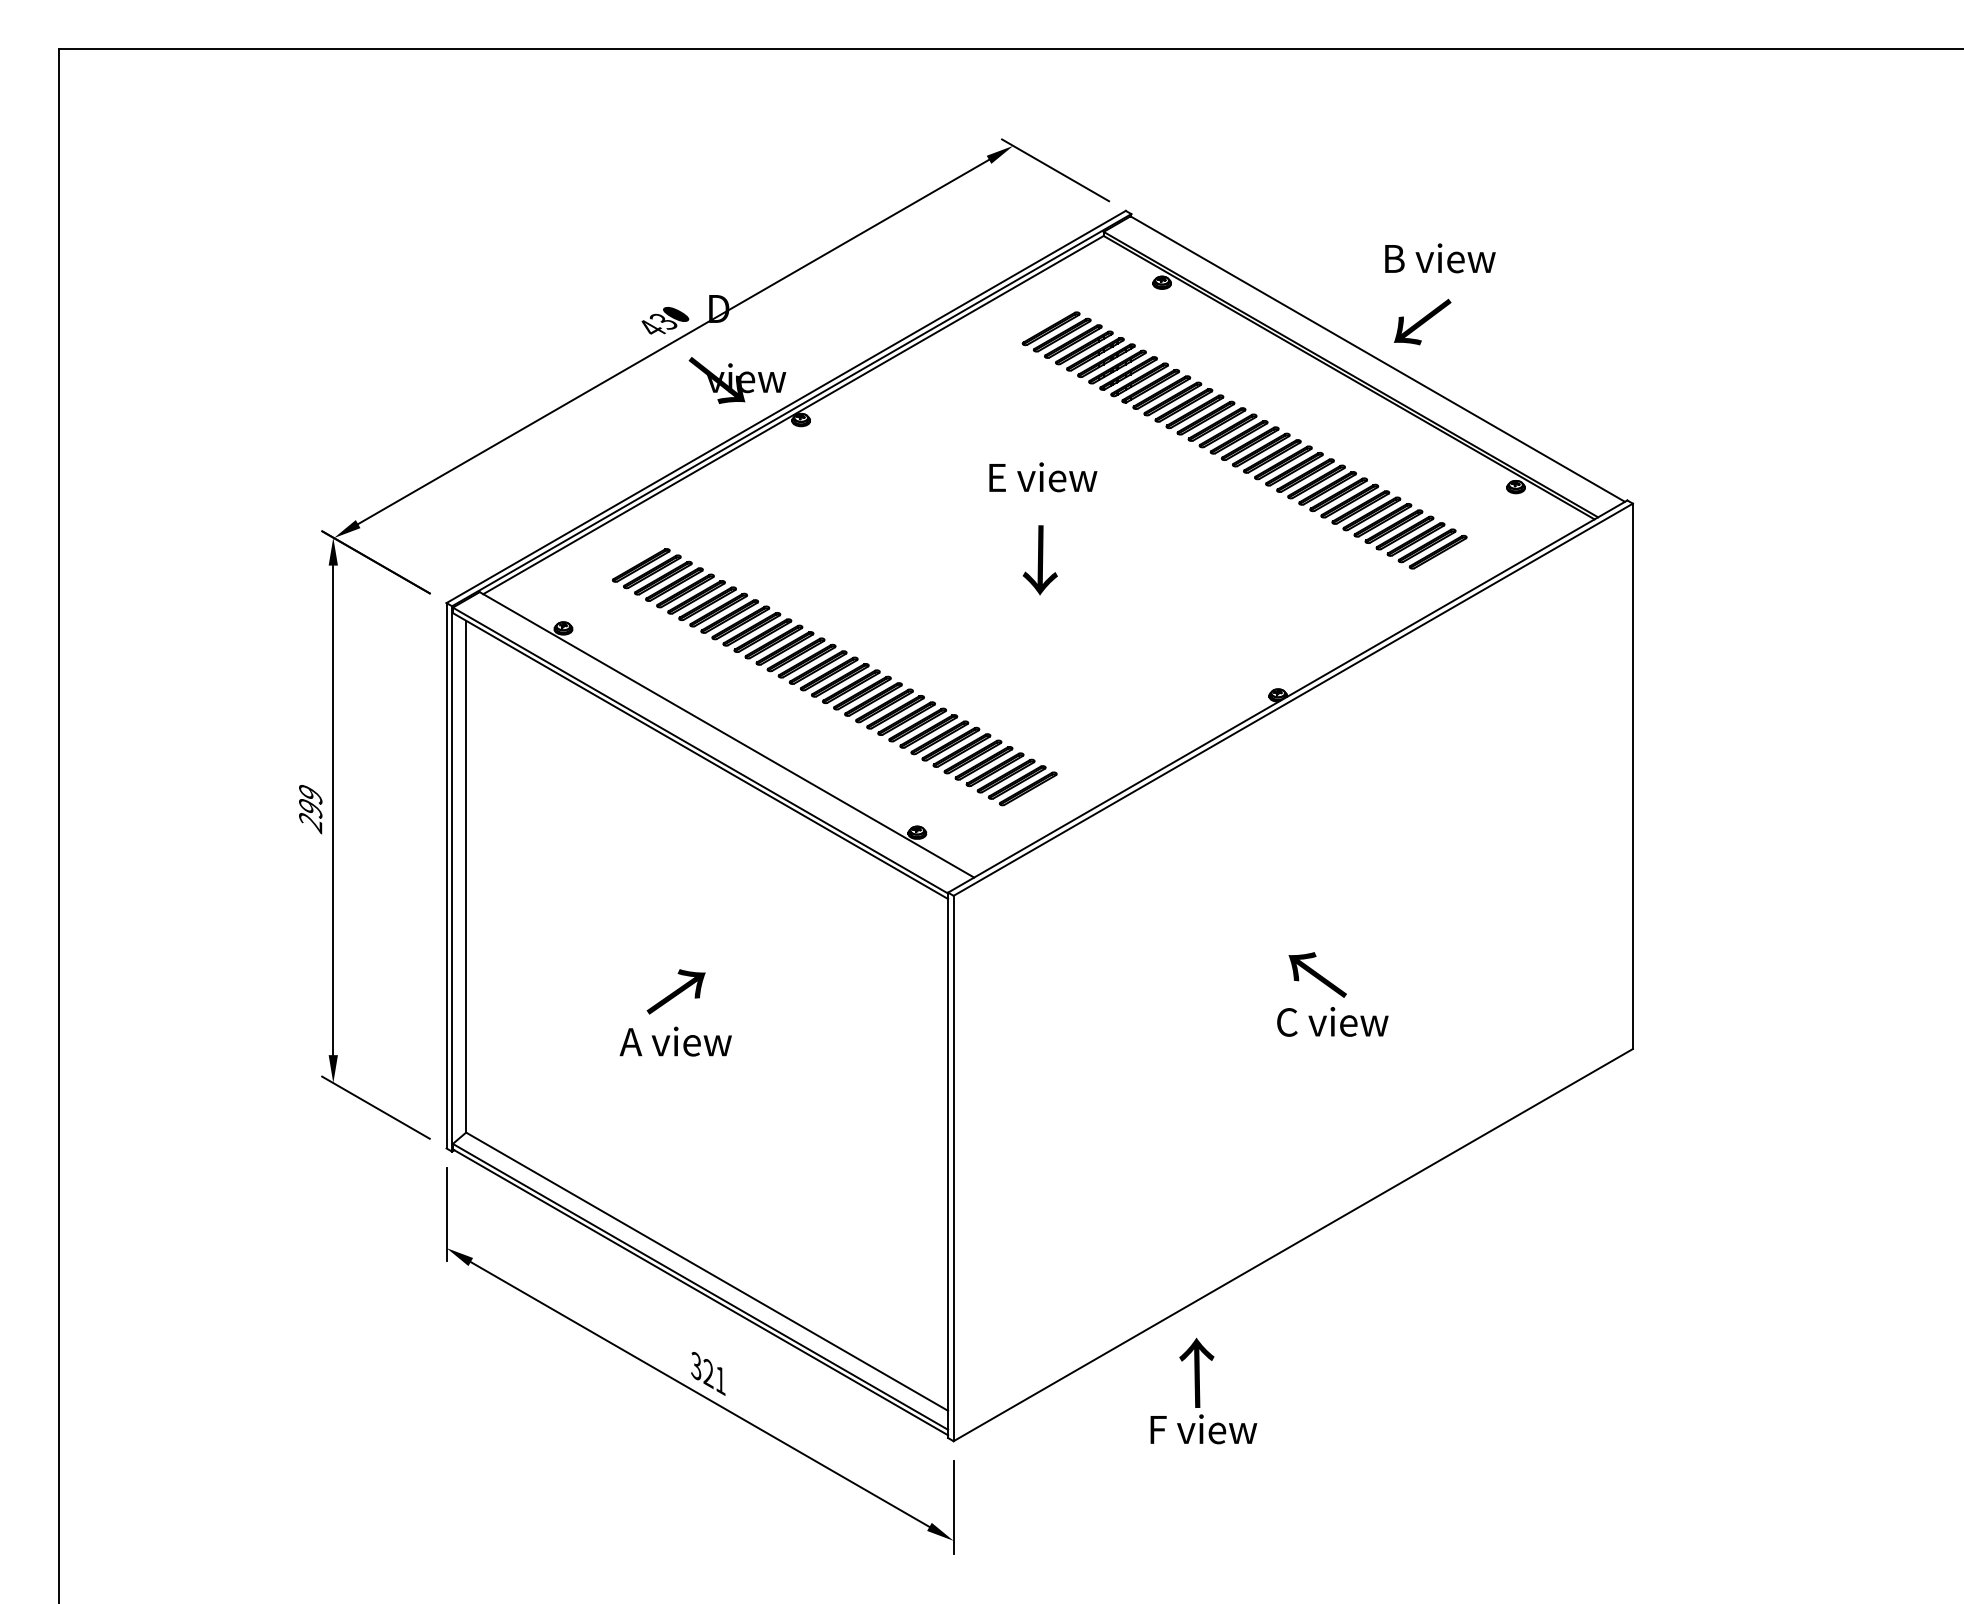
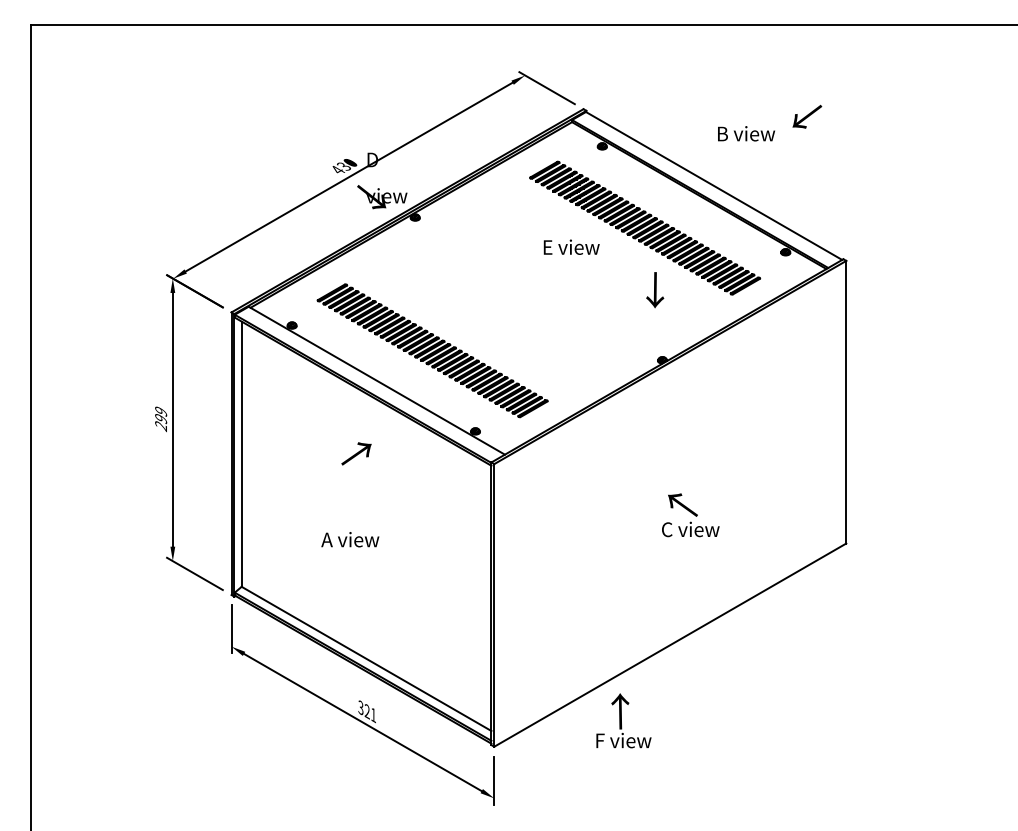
text: (1422, 321) -> (807, 116), moved
text: (1042, 475) -> (571, 246), moved
text: (1040, 560) -> (655, 290), moved
text: (676, 991) -> (356, 453), moved

